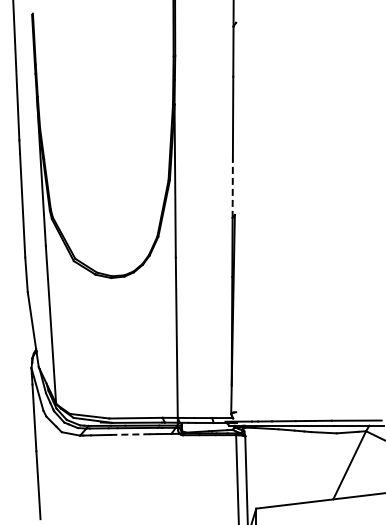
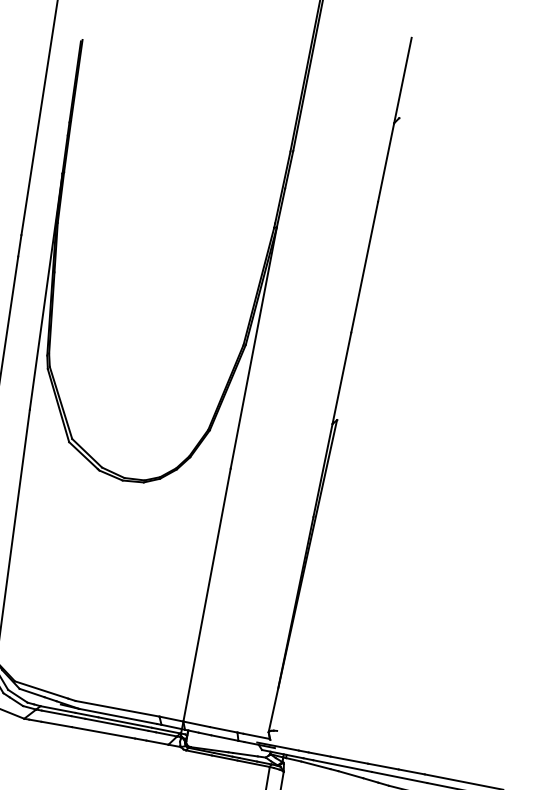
line: (232, 188) -> (341, 377), dashed -> solid
line: (130, 434) -> (103, 732), dashed -> solid

